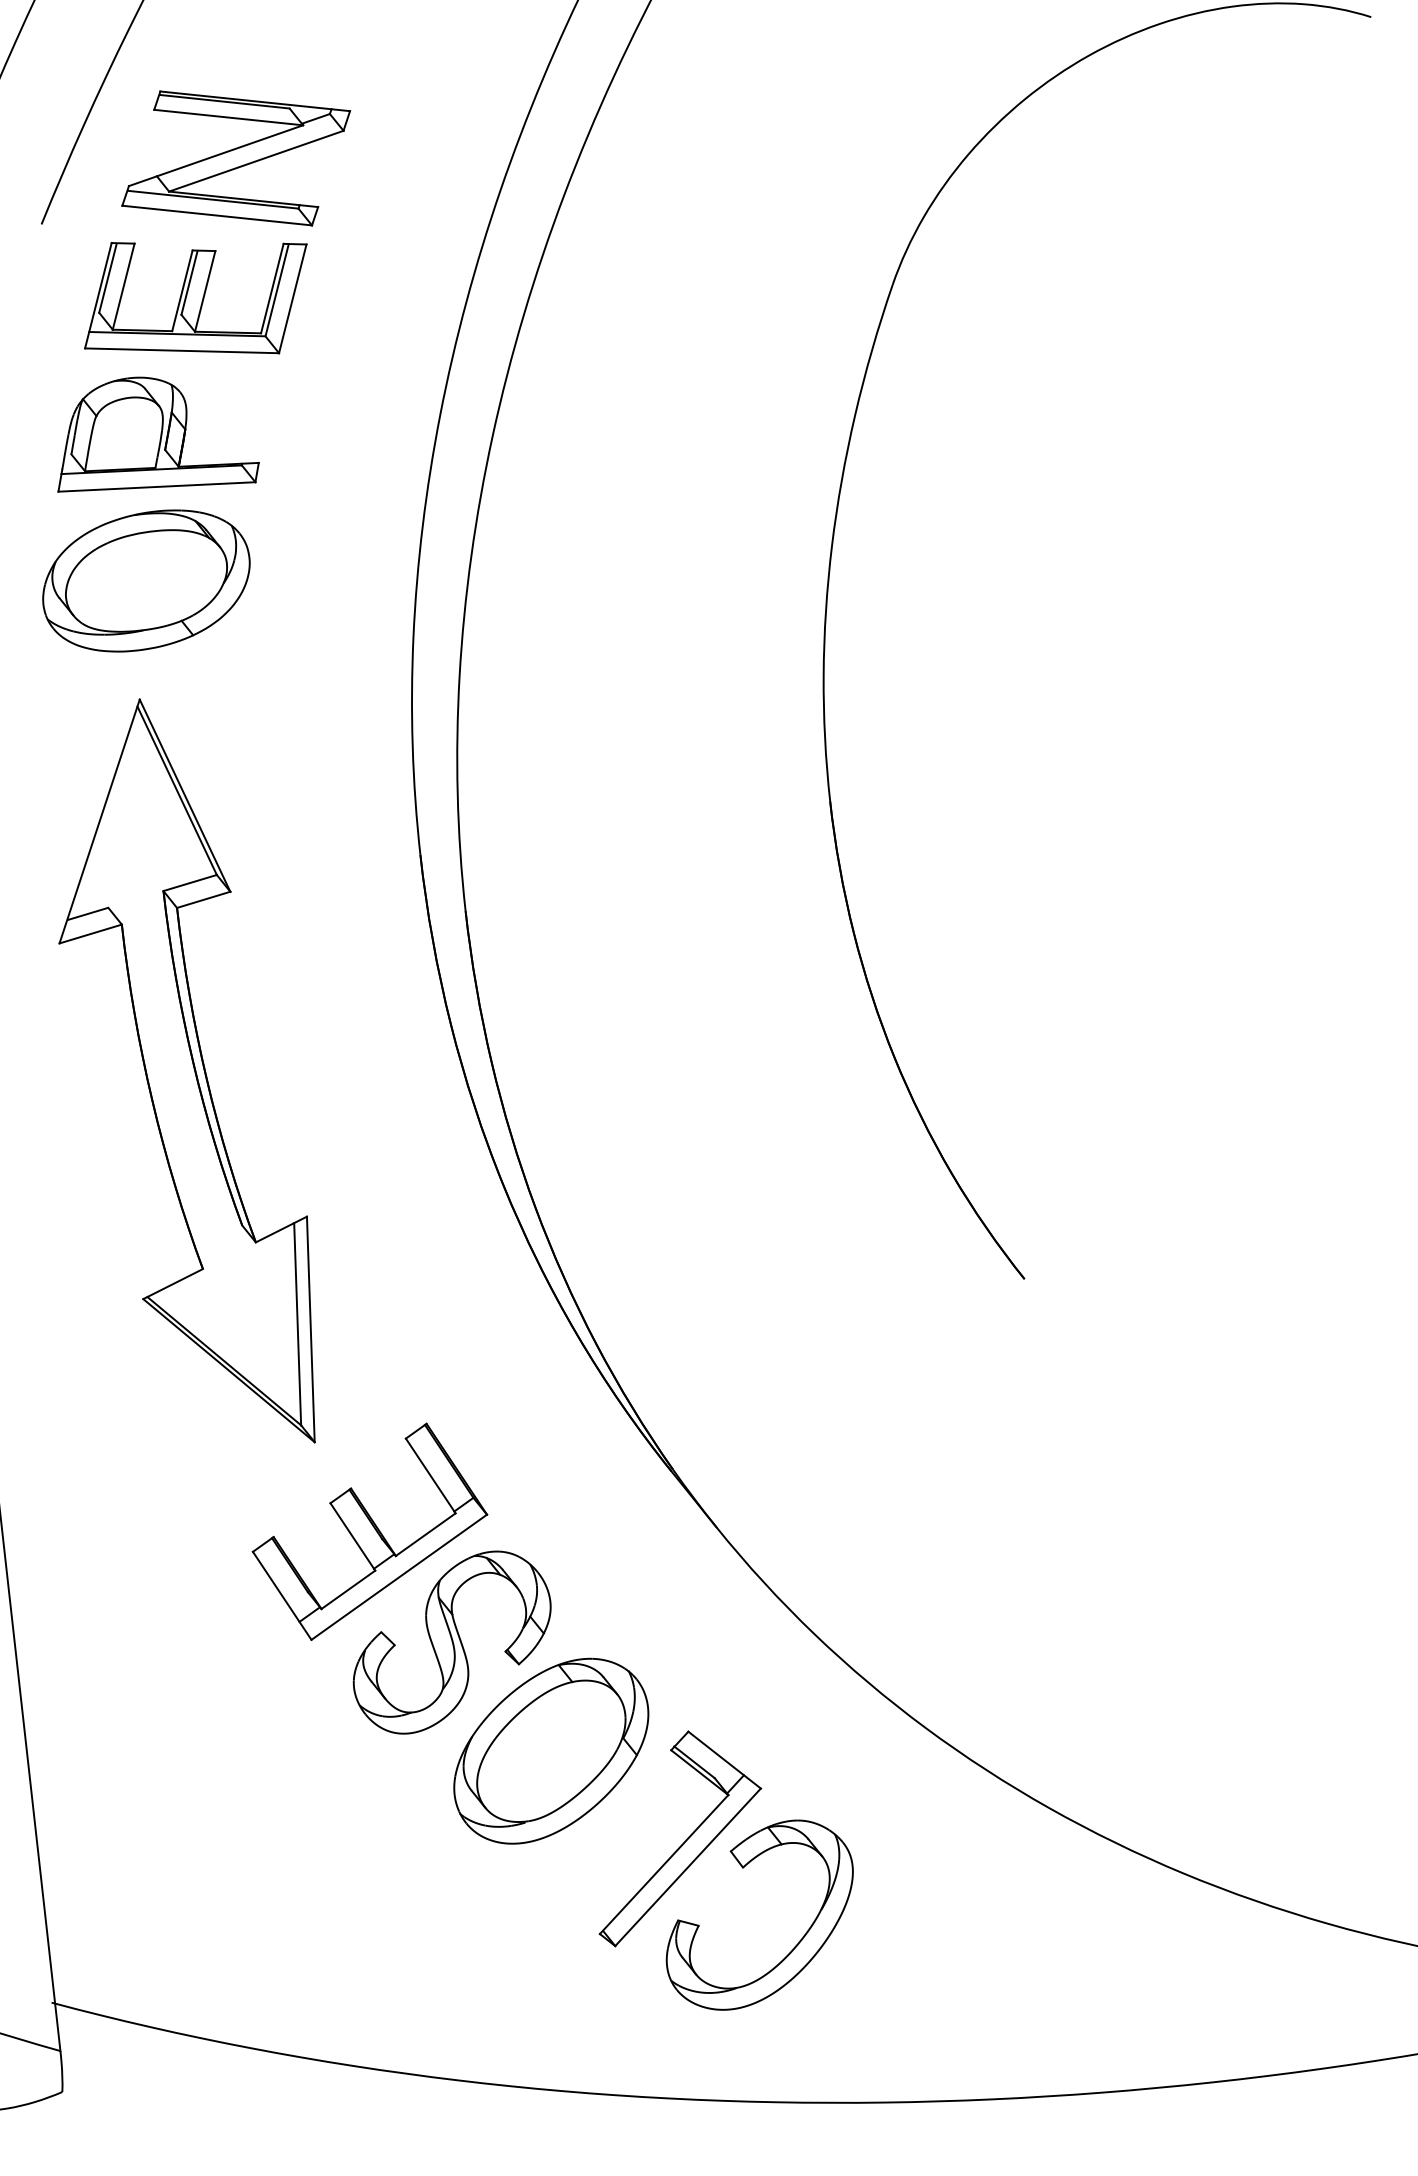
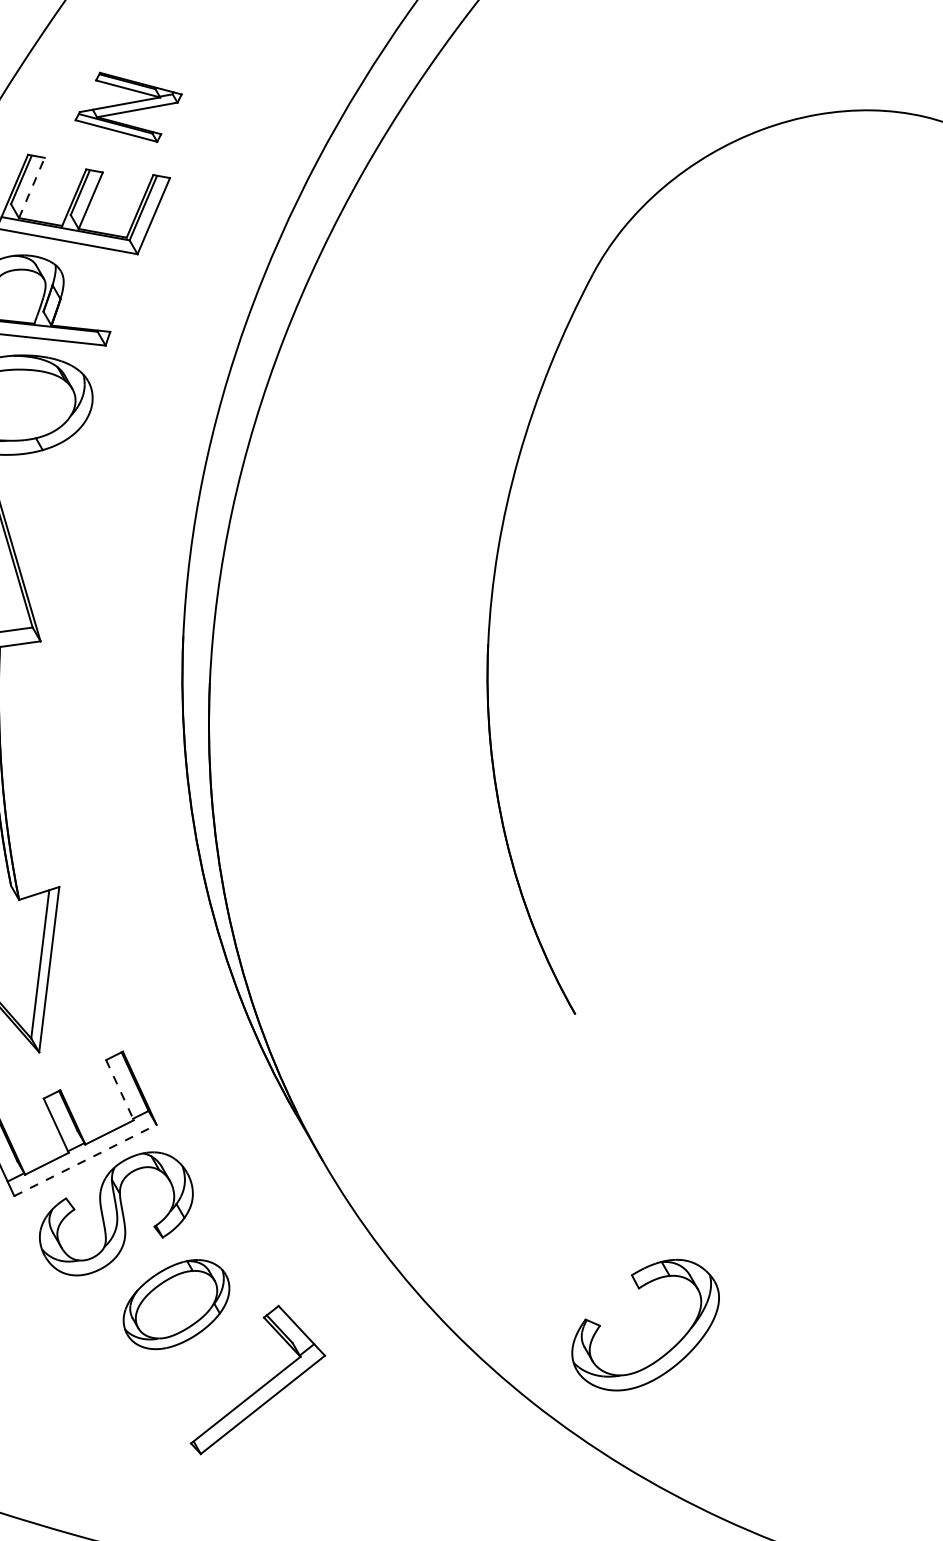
part: (236, 158) -> (128, 107), size x0.6
line: (123, 286) -> (31, 187), solid -> dashed
line: (430, 1475) -> (119, 1089), solid -> dashed
line: (399, 1577) -> (85, 1160), solid -> dashed
part: (551, 1750) -> (176, 1304), size x0.7
part: (793, 1947) -> (666, 1352), moved

